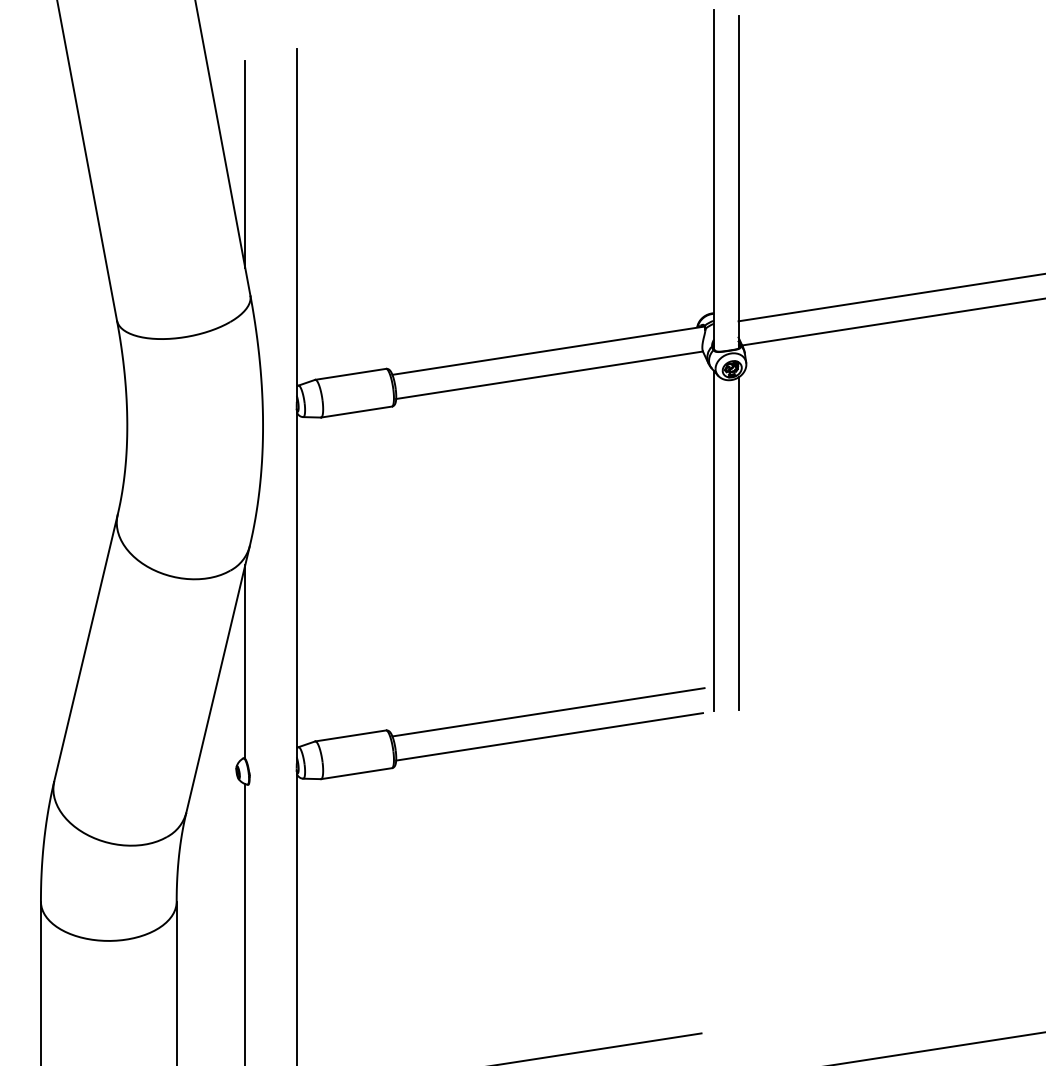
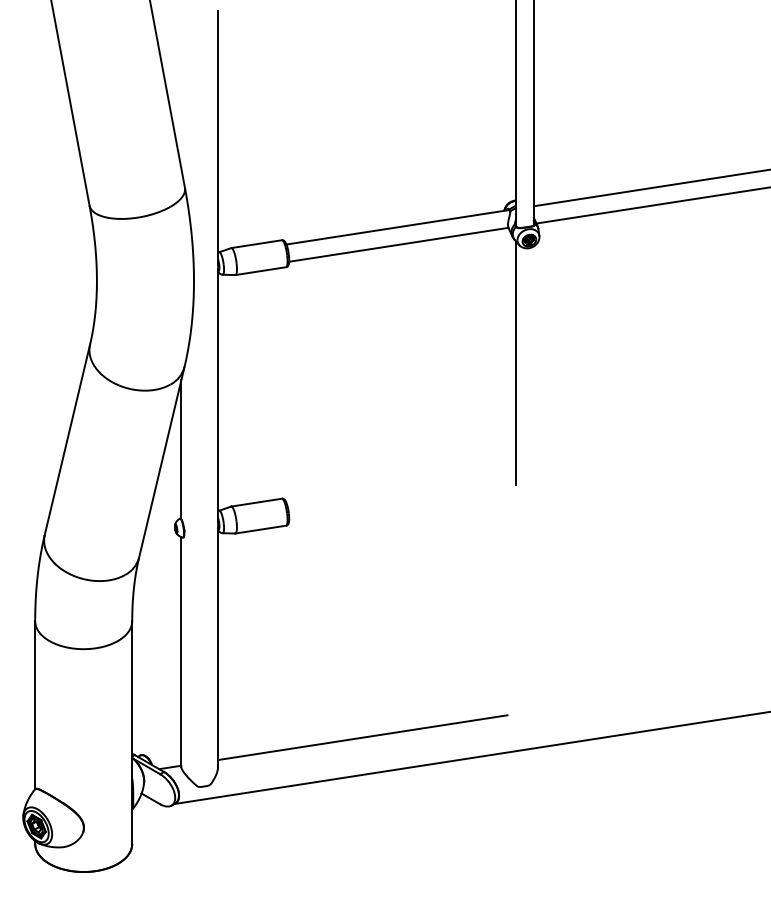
line: (245, 164) -> (181, 94), removed
line: (737, 544) -> (533, 365), removed
line: (547, 711) -> (397, 485), removed
line: (549, 737) -> (398, 503), removed

